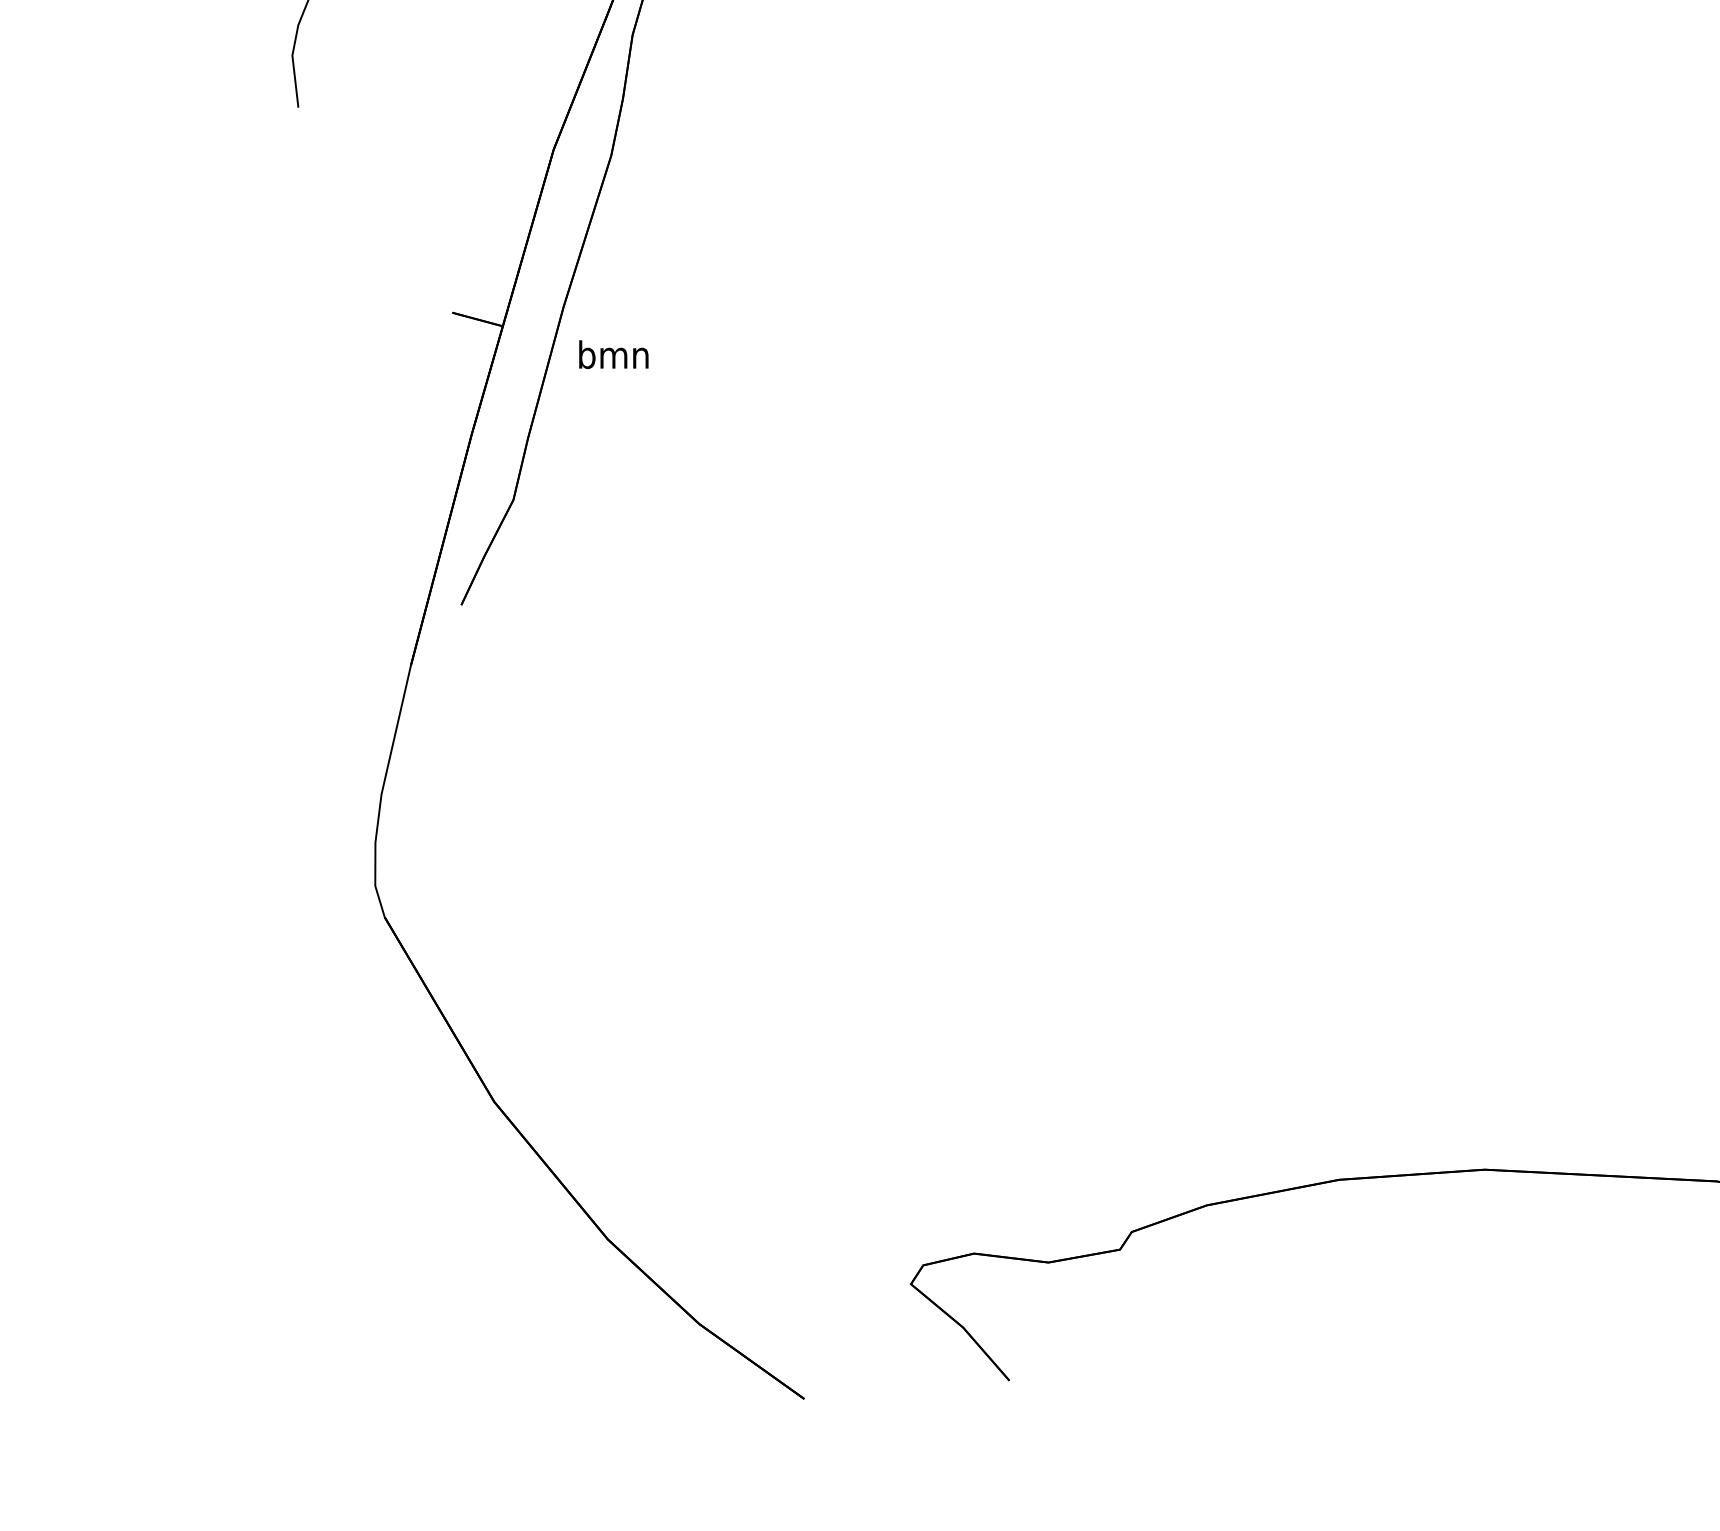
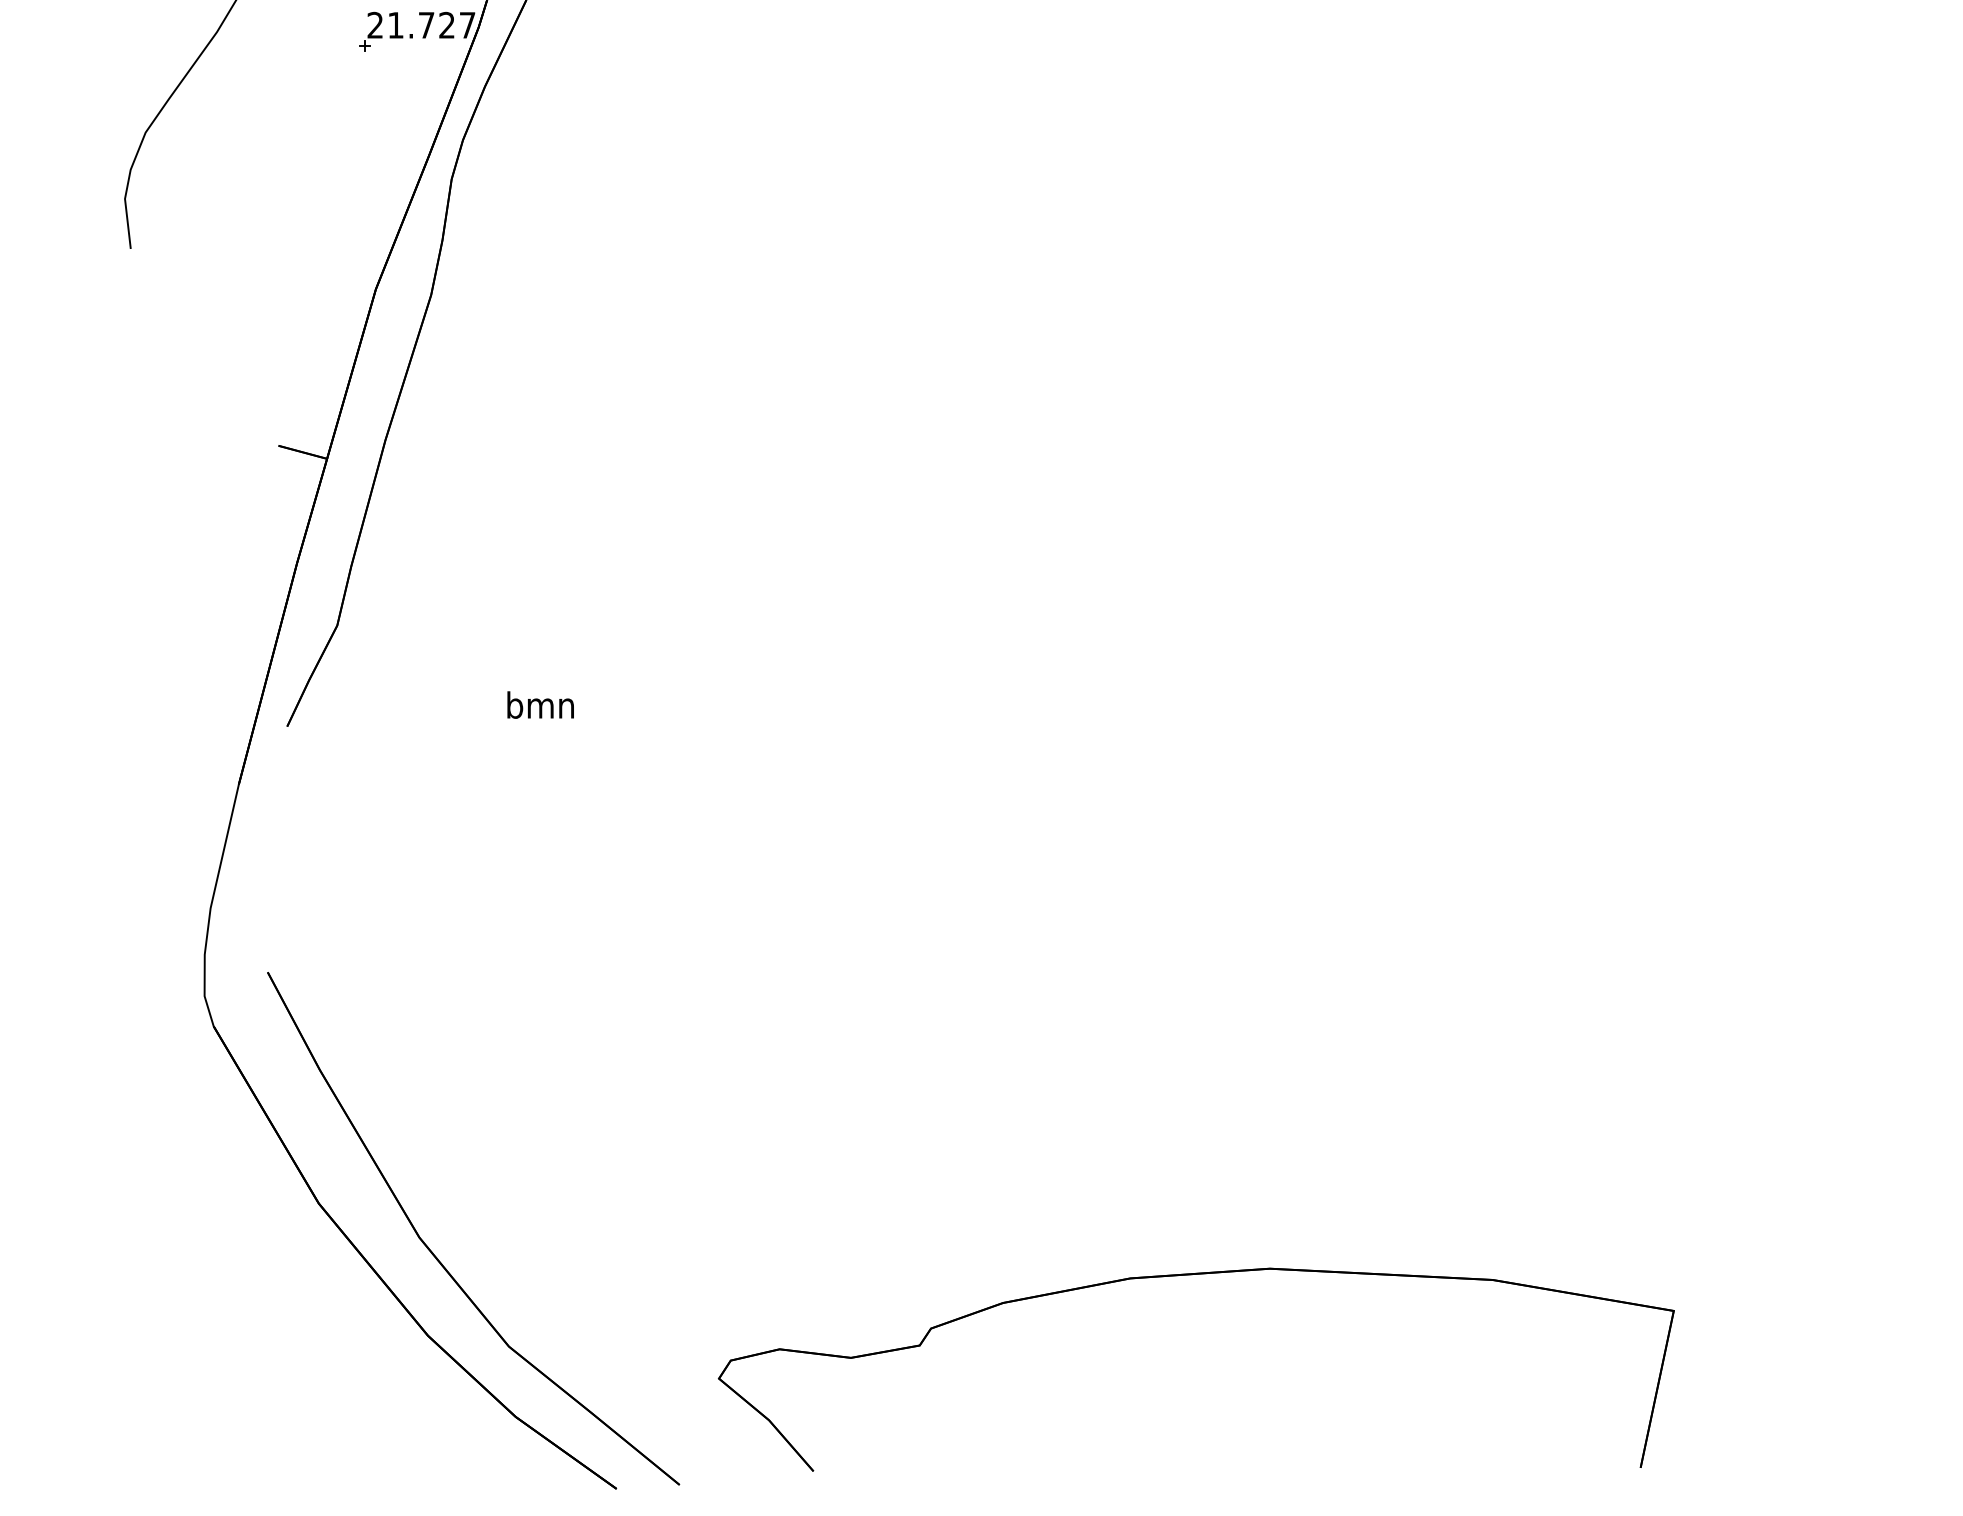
text: (613, 354) -> (540, 704), moved
part: (617, 1158) -> (437, 1257), added

